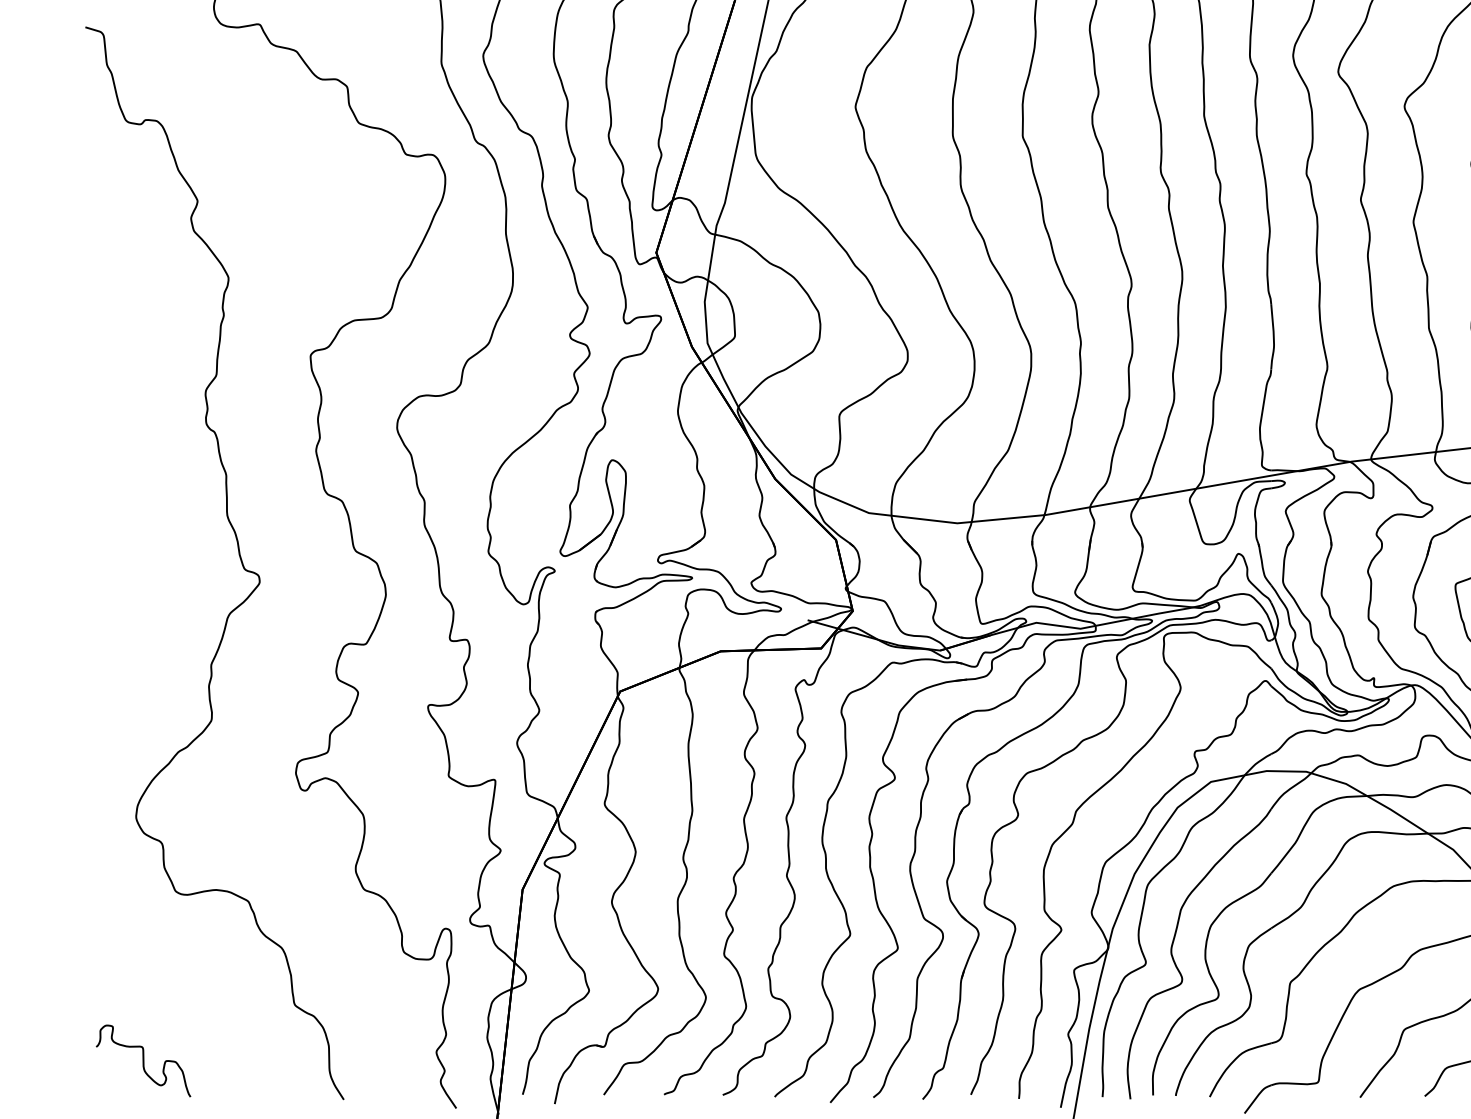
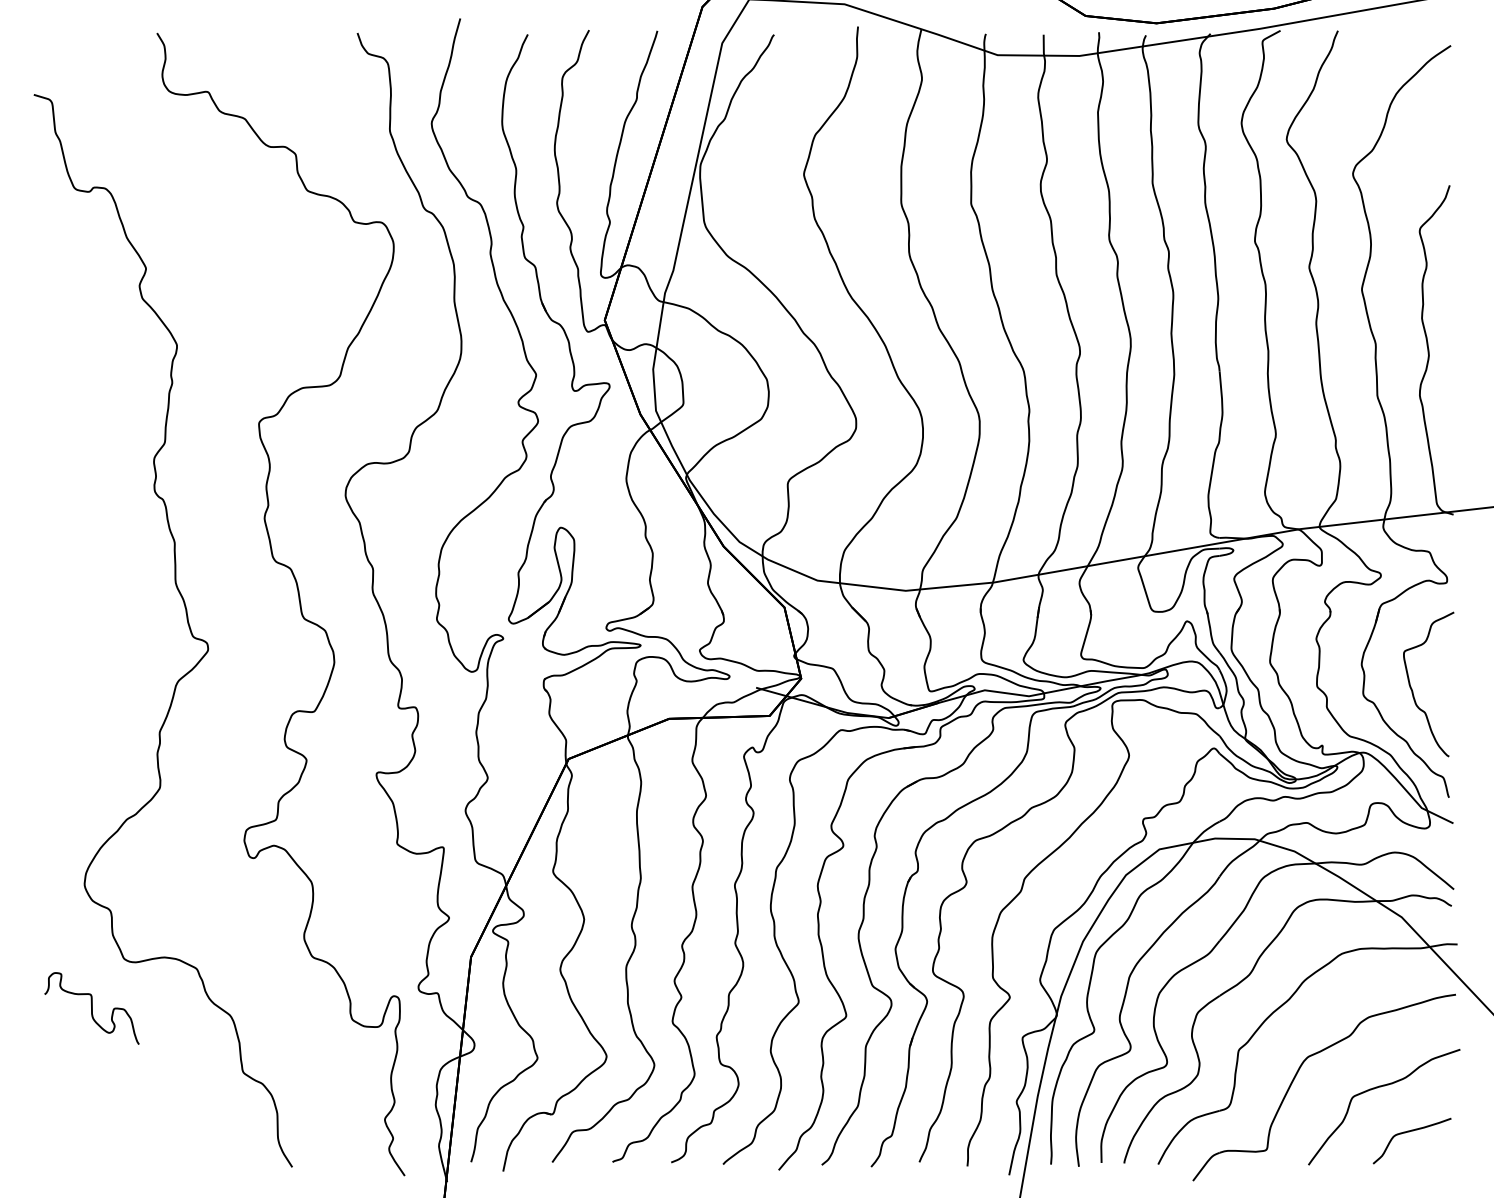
curve: (143, 1061) -> (91, 1008), moved

